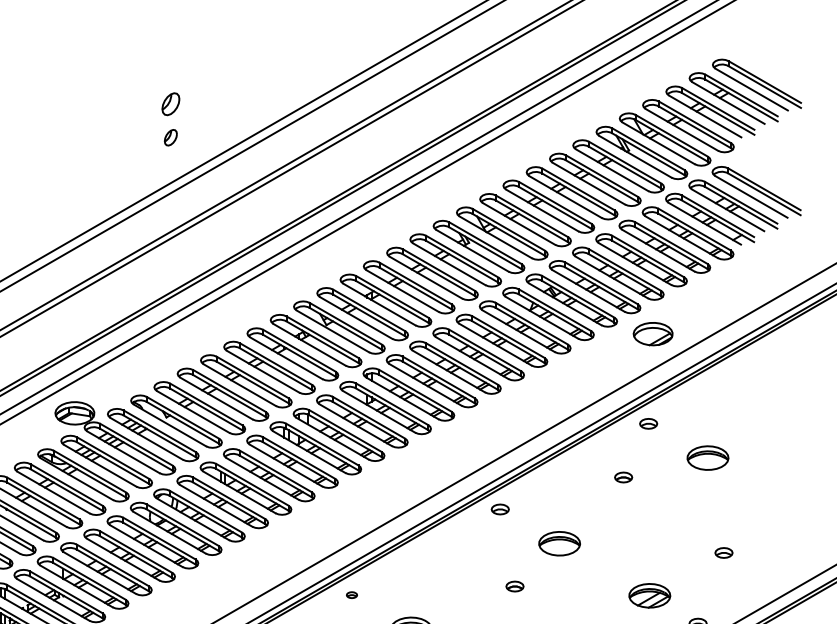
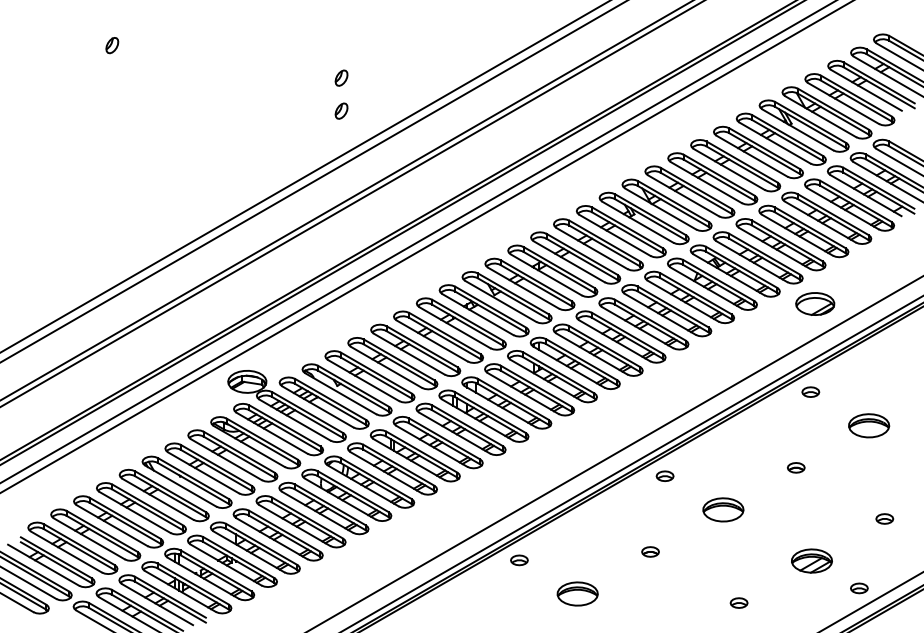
part: (170, 103) -> (341, 77), size x0.71
part: (623, 477) -> (796, 467), moved
part: (514, 586) -> (650, 551), moved
part: (352, 595) -> (519, 560), size x1.67

